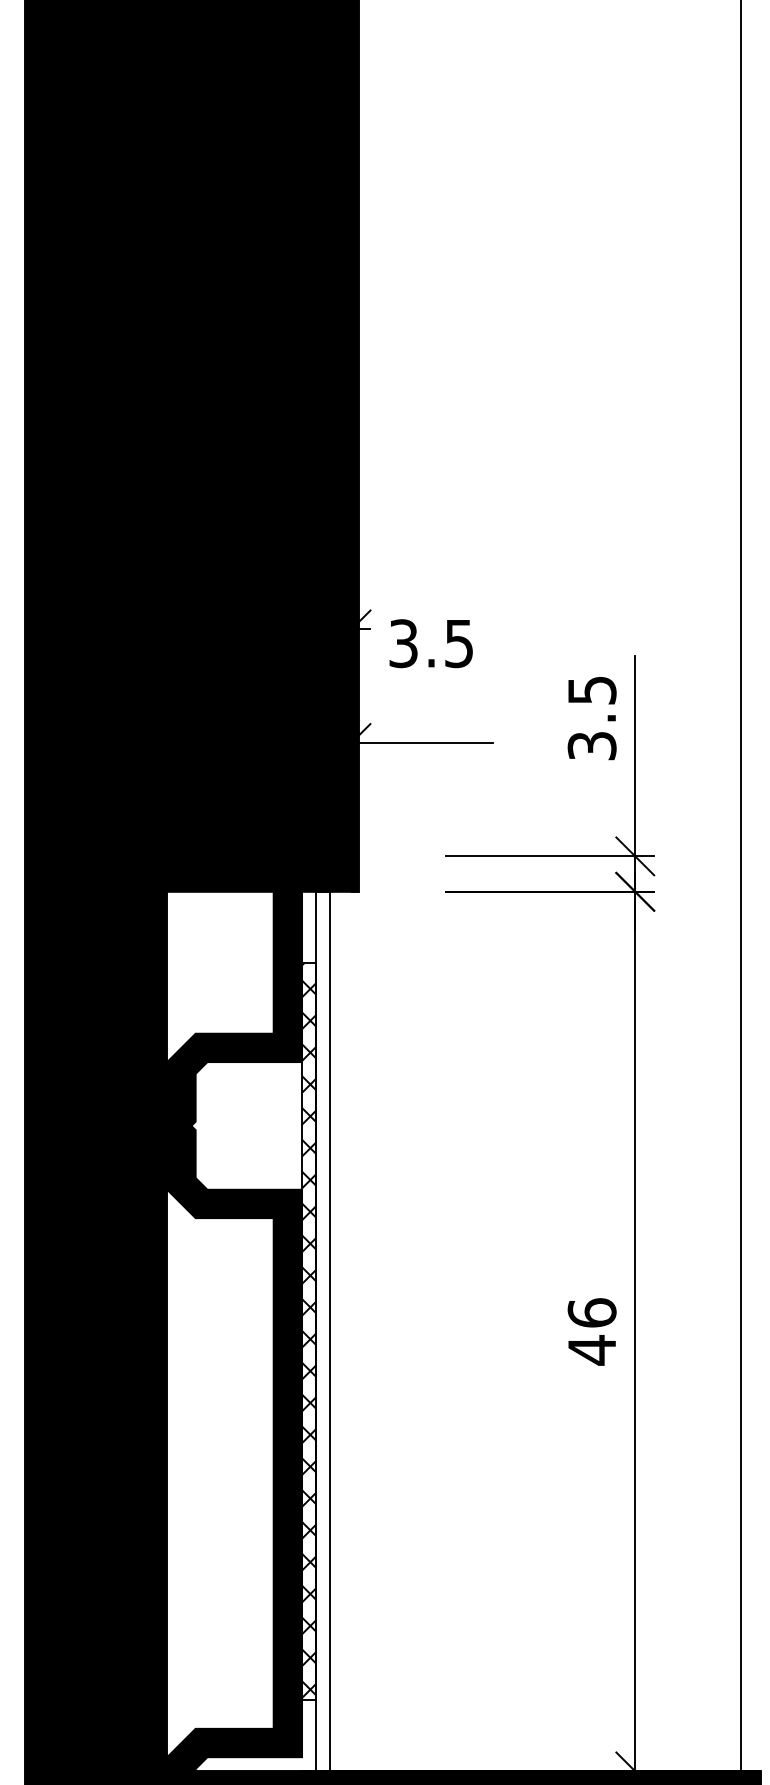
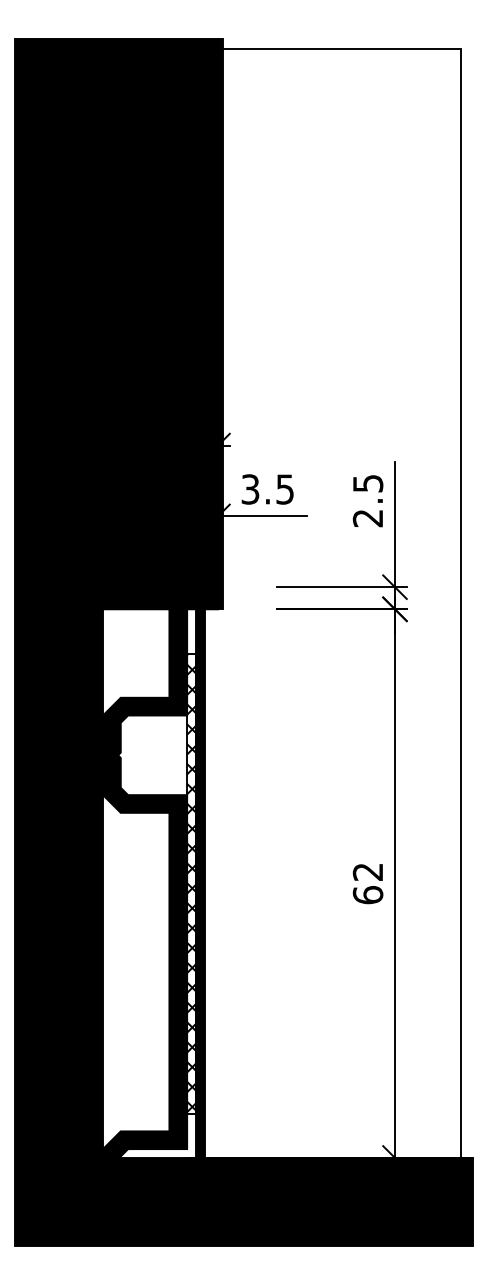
text: (430, 643) -> (267, 489), moved
text: (592, 746) -> (368, 518), 3.5 -> 2.5
fill: (321, 1331) -> (199, 883), added
text: (591, 1331) -> (367, 883), 46 -> 62

